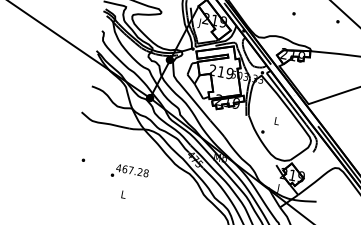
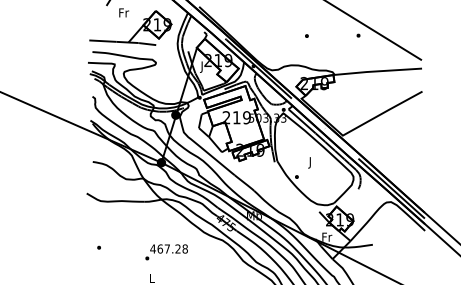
text: (276, 121) -> (310, 162), L -> J
text: (129, 173) -> (166, 252), moved
text: (279, 188) -> (327, 237), J -> Fr

